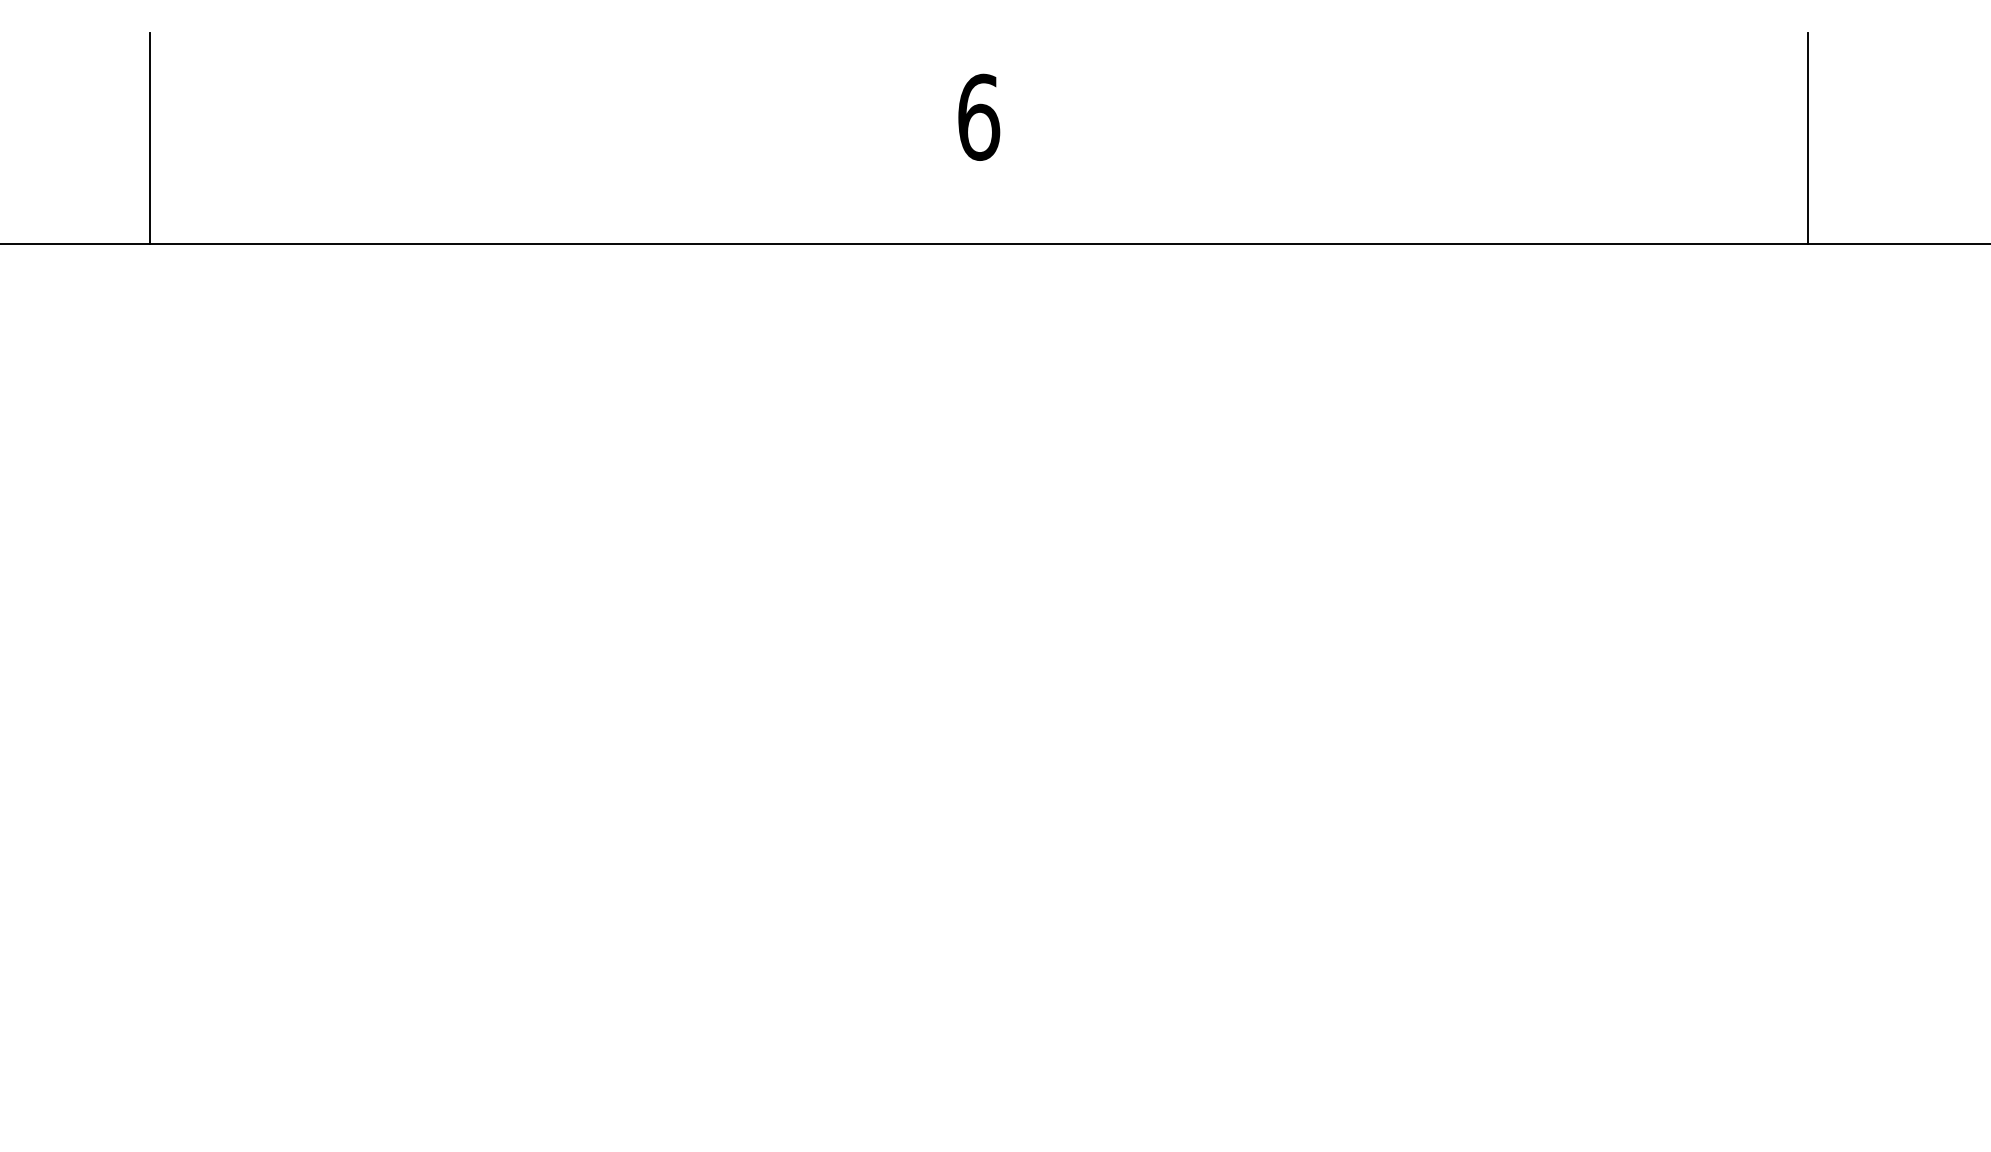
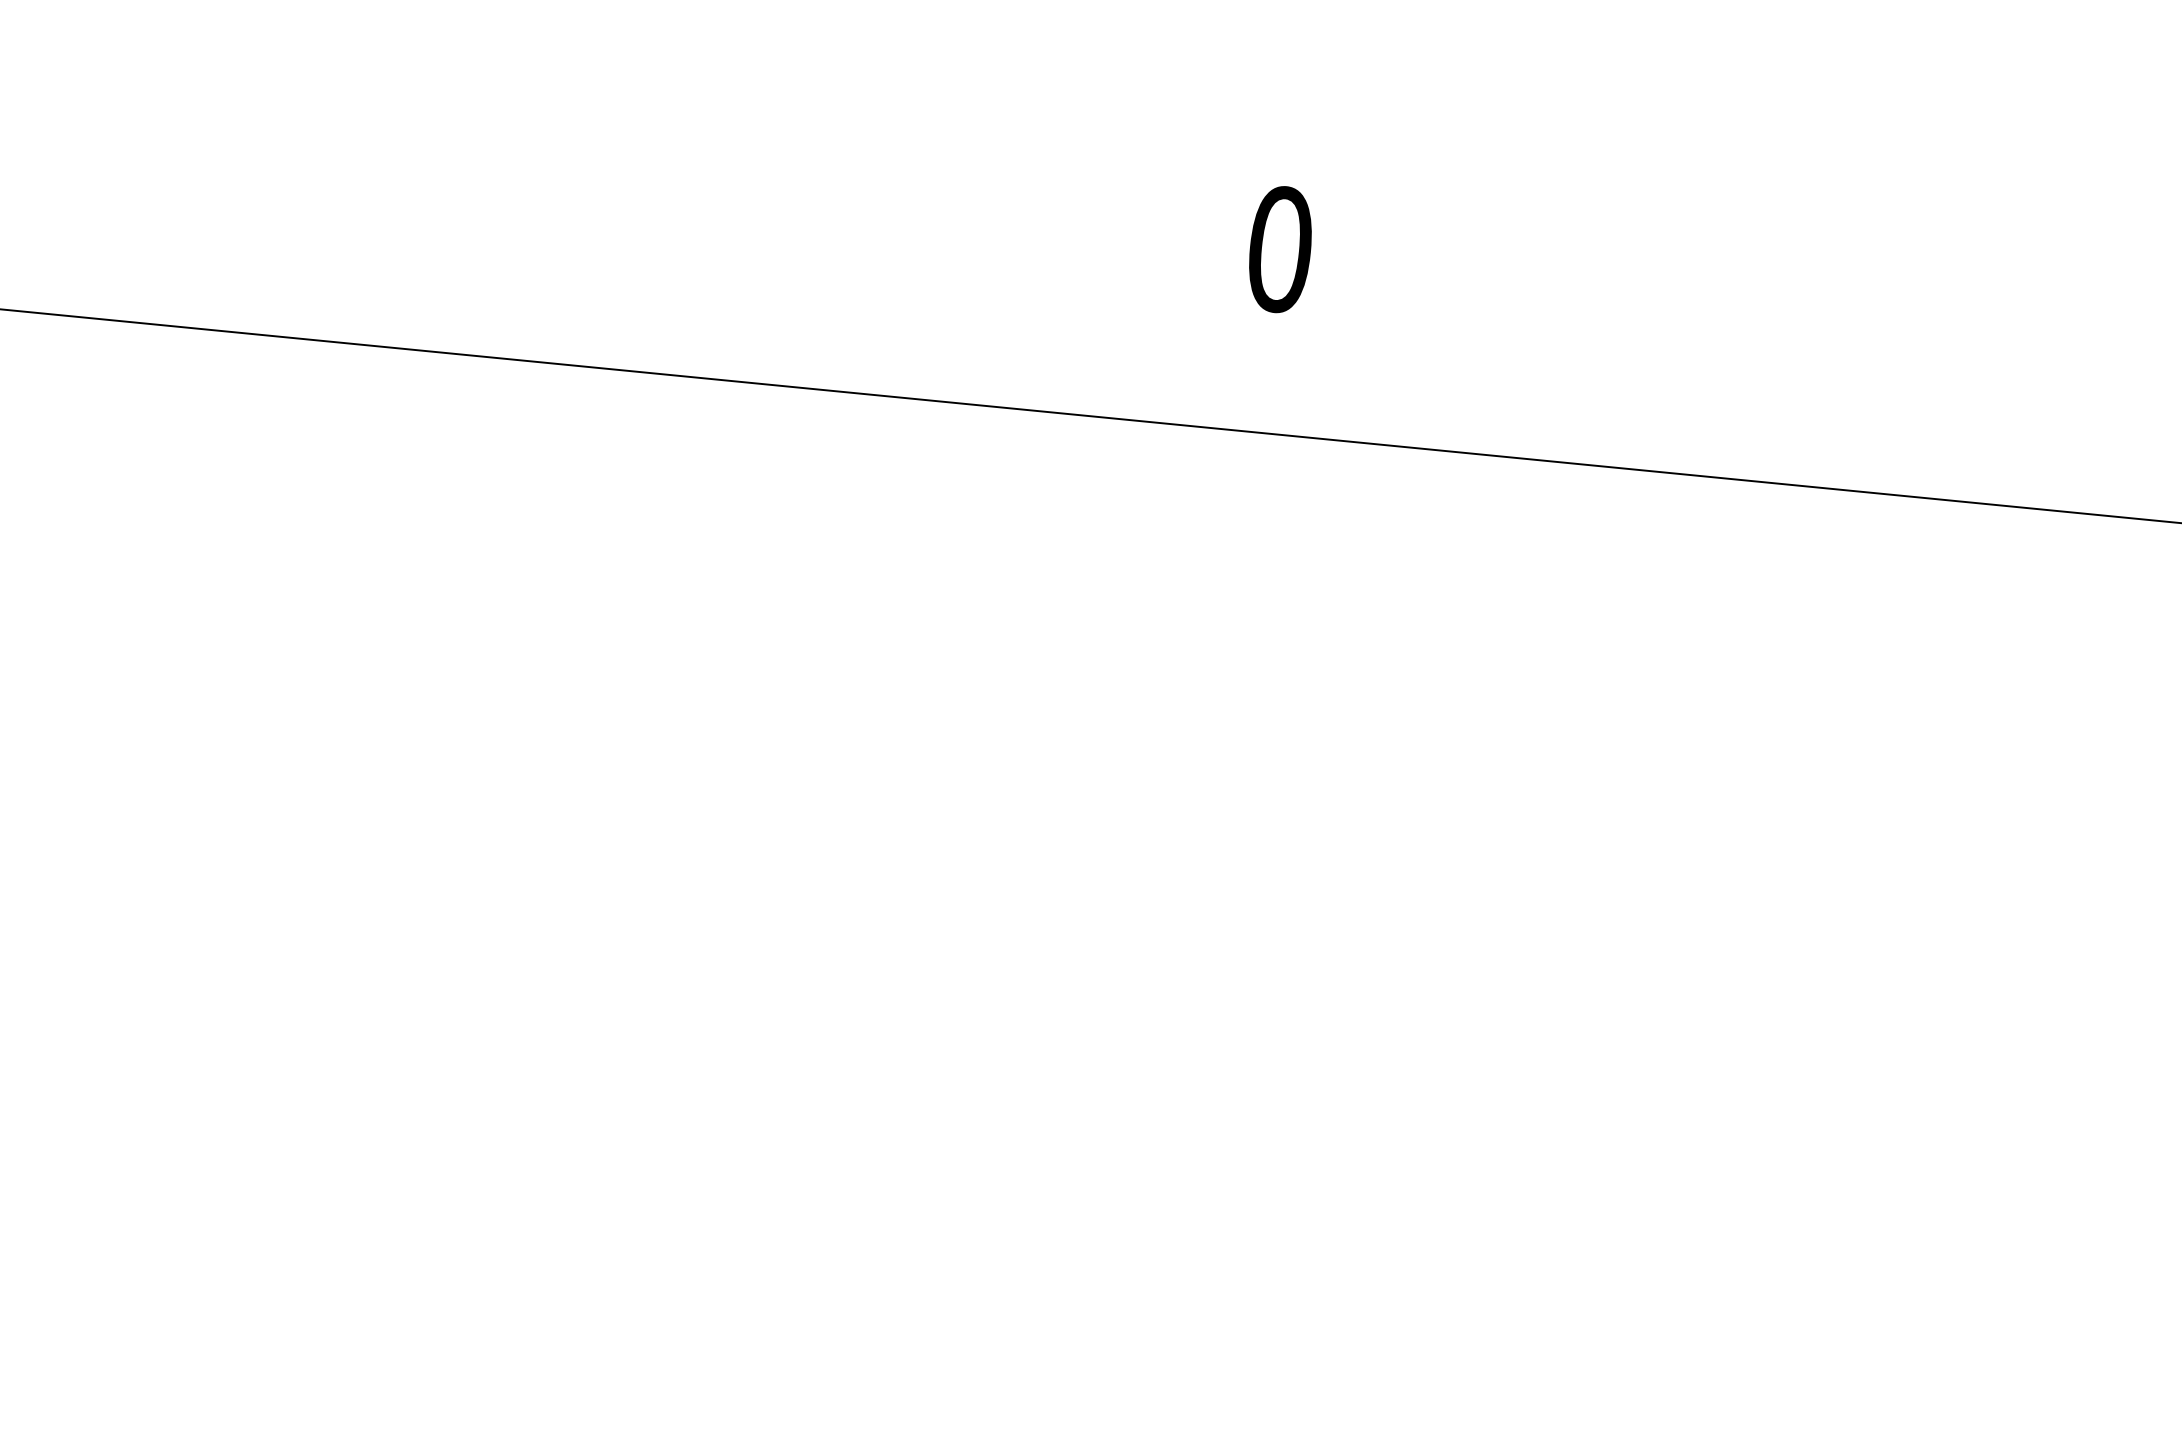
text: (979, 116) -> (1281, 248), 6 -> 0
line: (149, 138) -> (71, 162), removed

